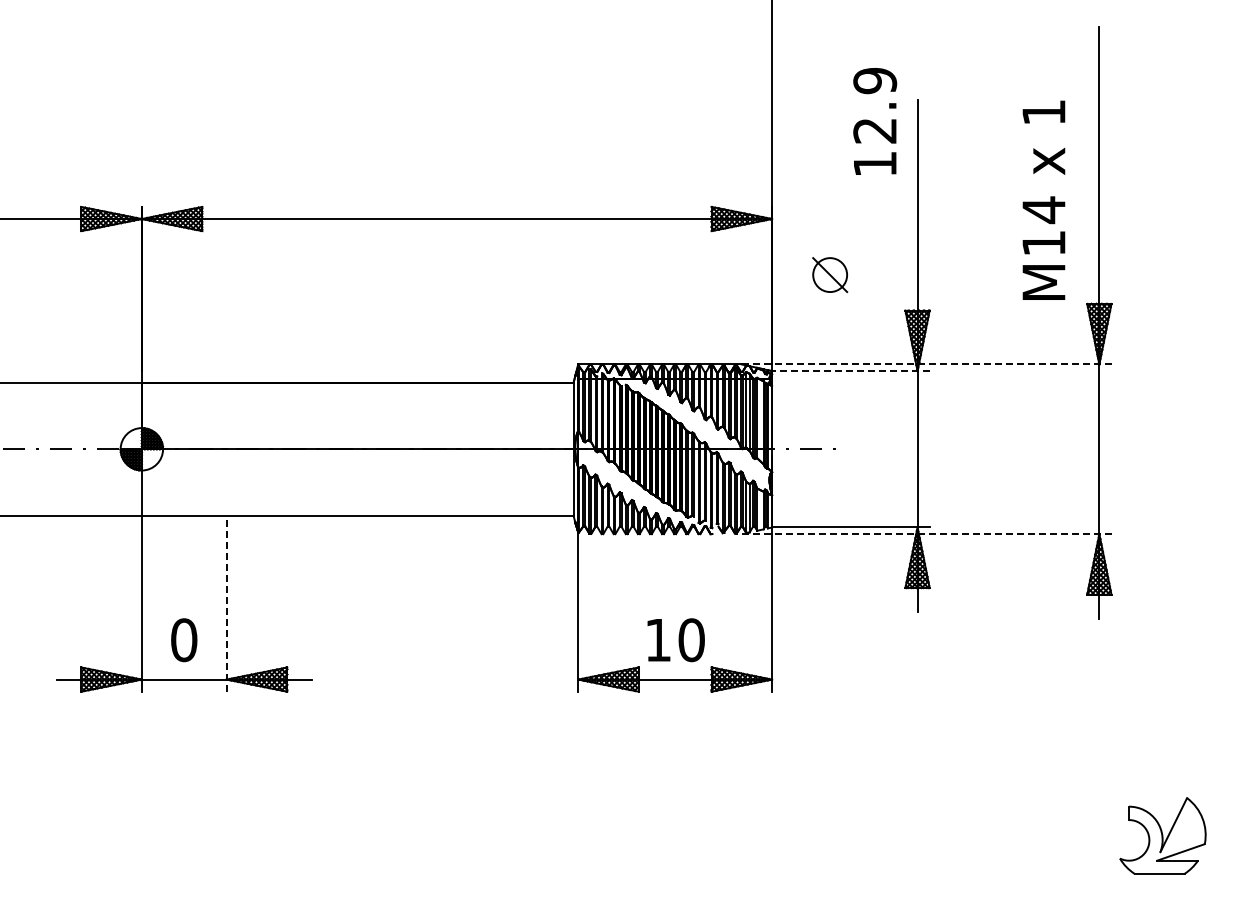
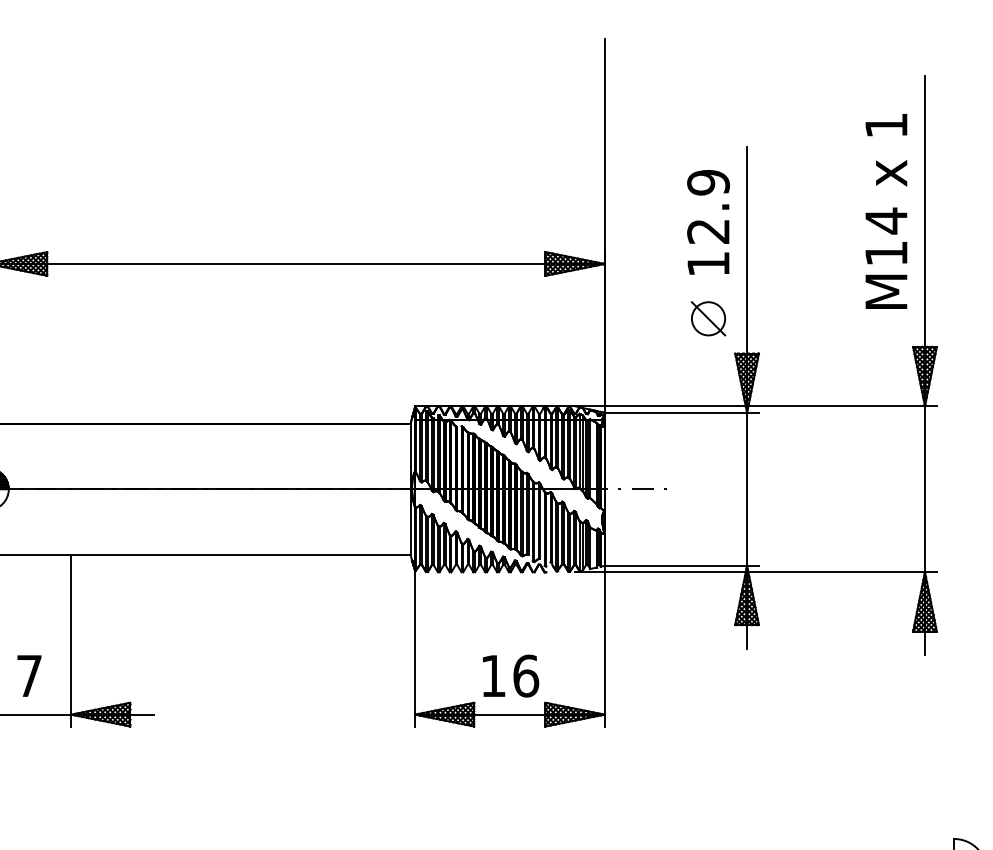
text: (875, 121) -> (708, 222), moved
text: (1043, 199) -> (885, 210), moved
part: (830, 275) -> (708, 319), moved
line: (926, 364) -> (755, 406), dashed -> solid
line: (850, 371) -> (681, 413), dashed -> solid
line: (926, 534) -> (755, 572), dashed -> solid
line: (226, 603) -> (70, 640), dashed -> solid
text: (691, 639) -> (525, 675), 10 -> 16
text: (184, 640) -> (29, 676), 0 -> 7

